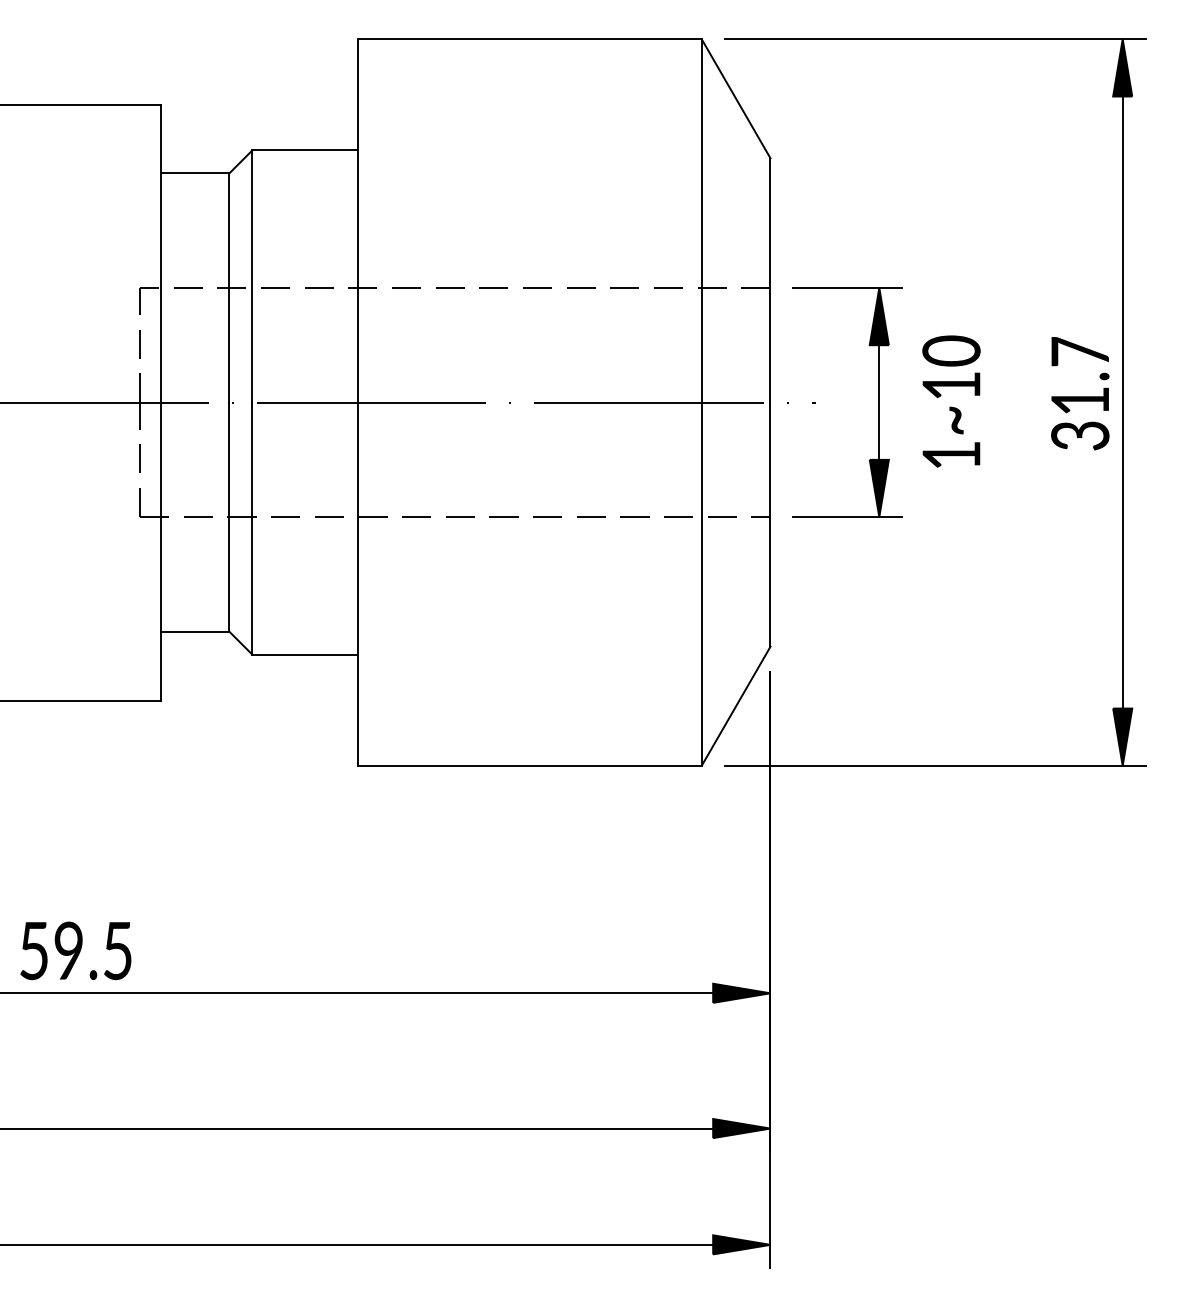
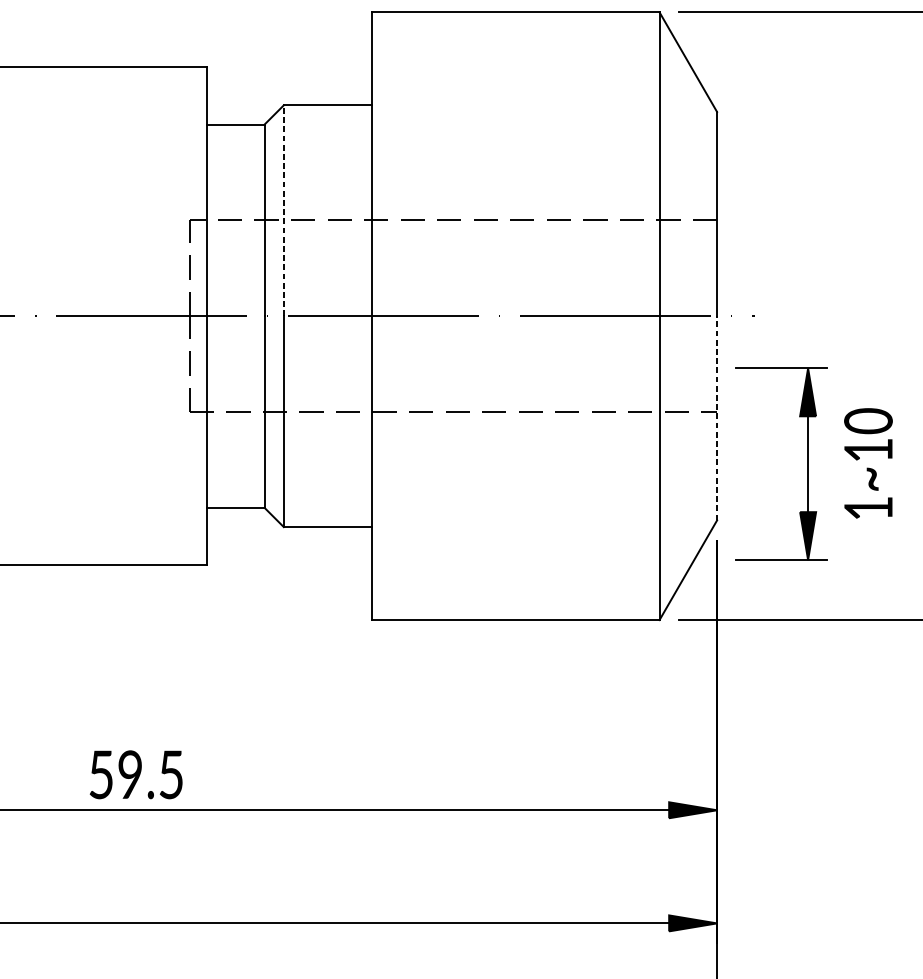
line: (252, 275) -> (283, 209), solid -> dashed
part: (879, 402) -> (808, 464), moved
line: (770, 524) -> (717, 418), solid -> dashed

